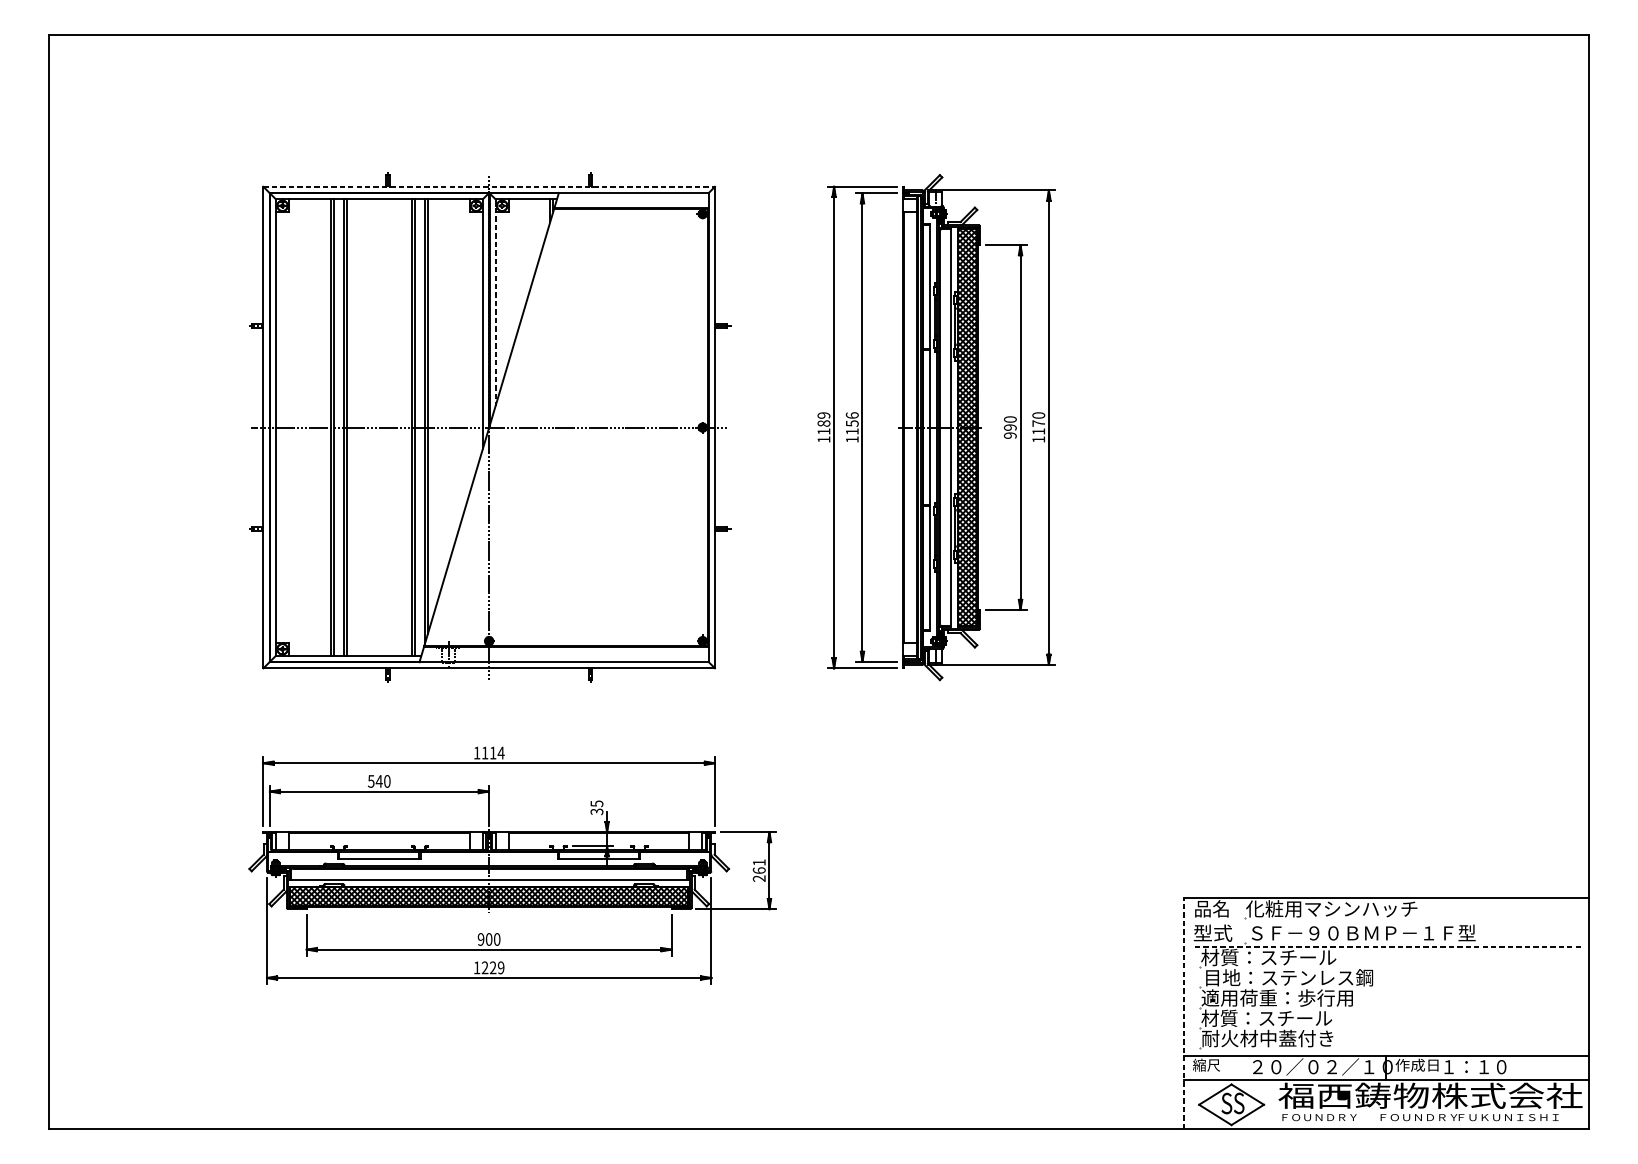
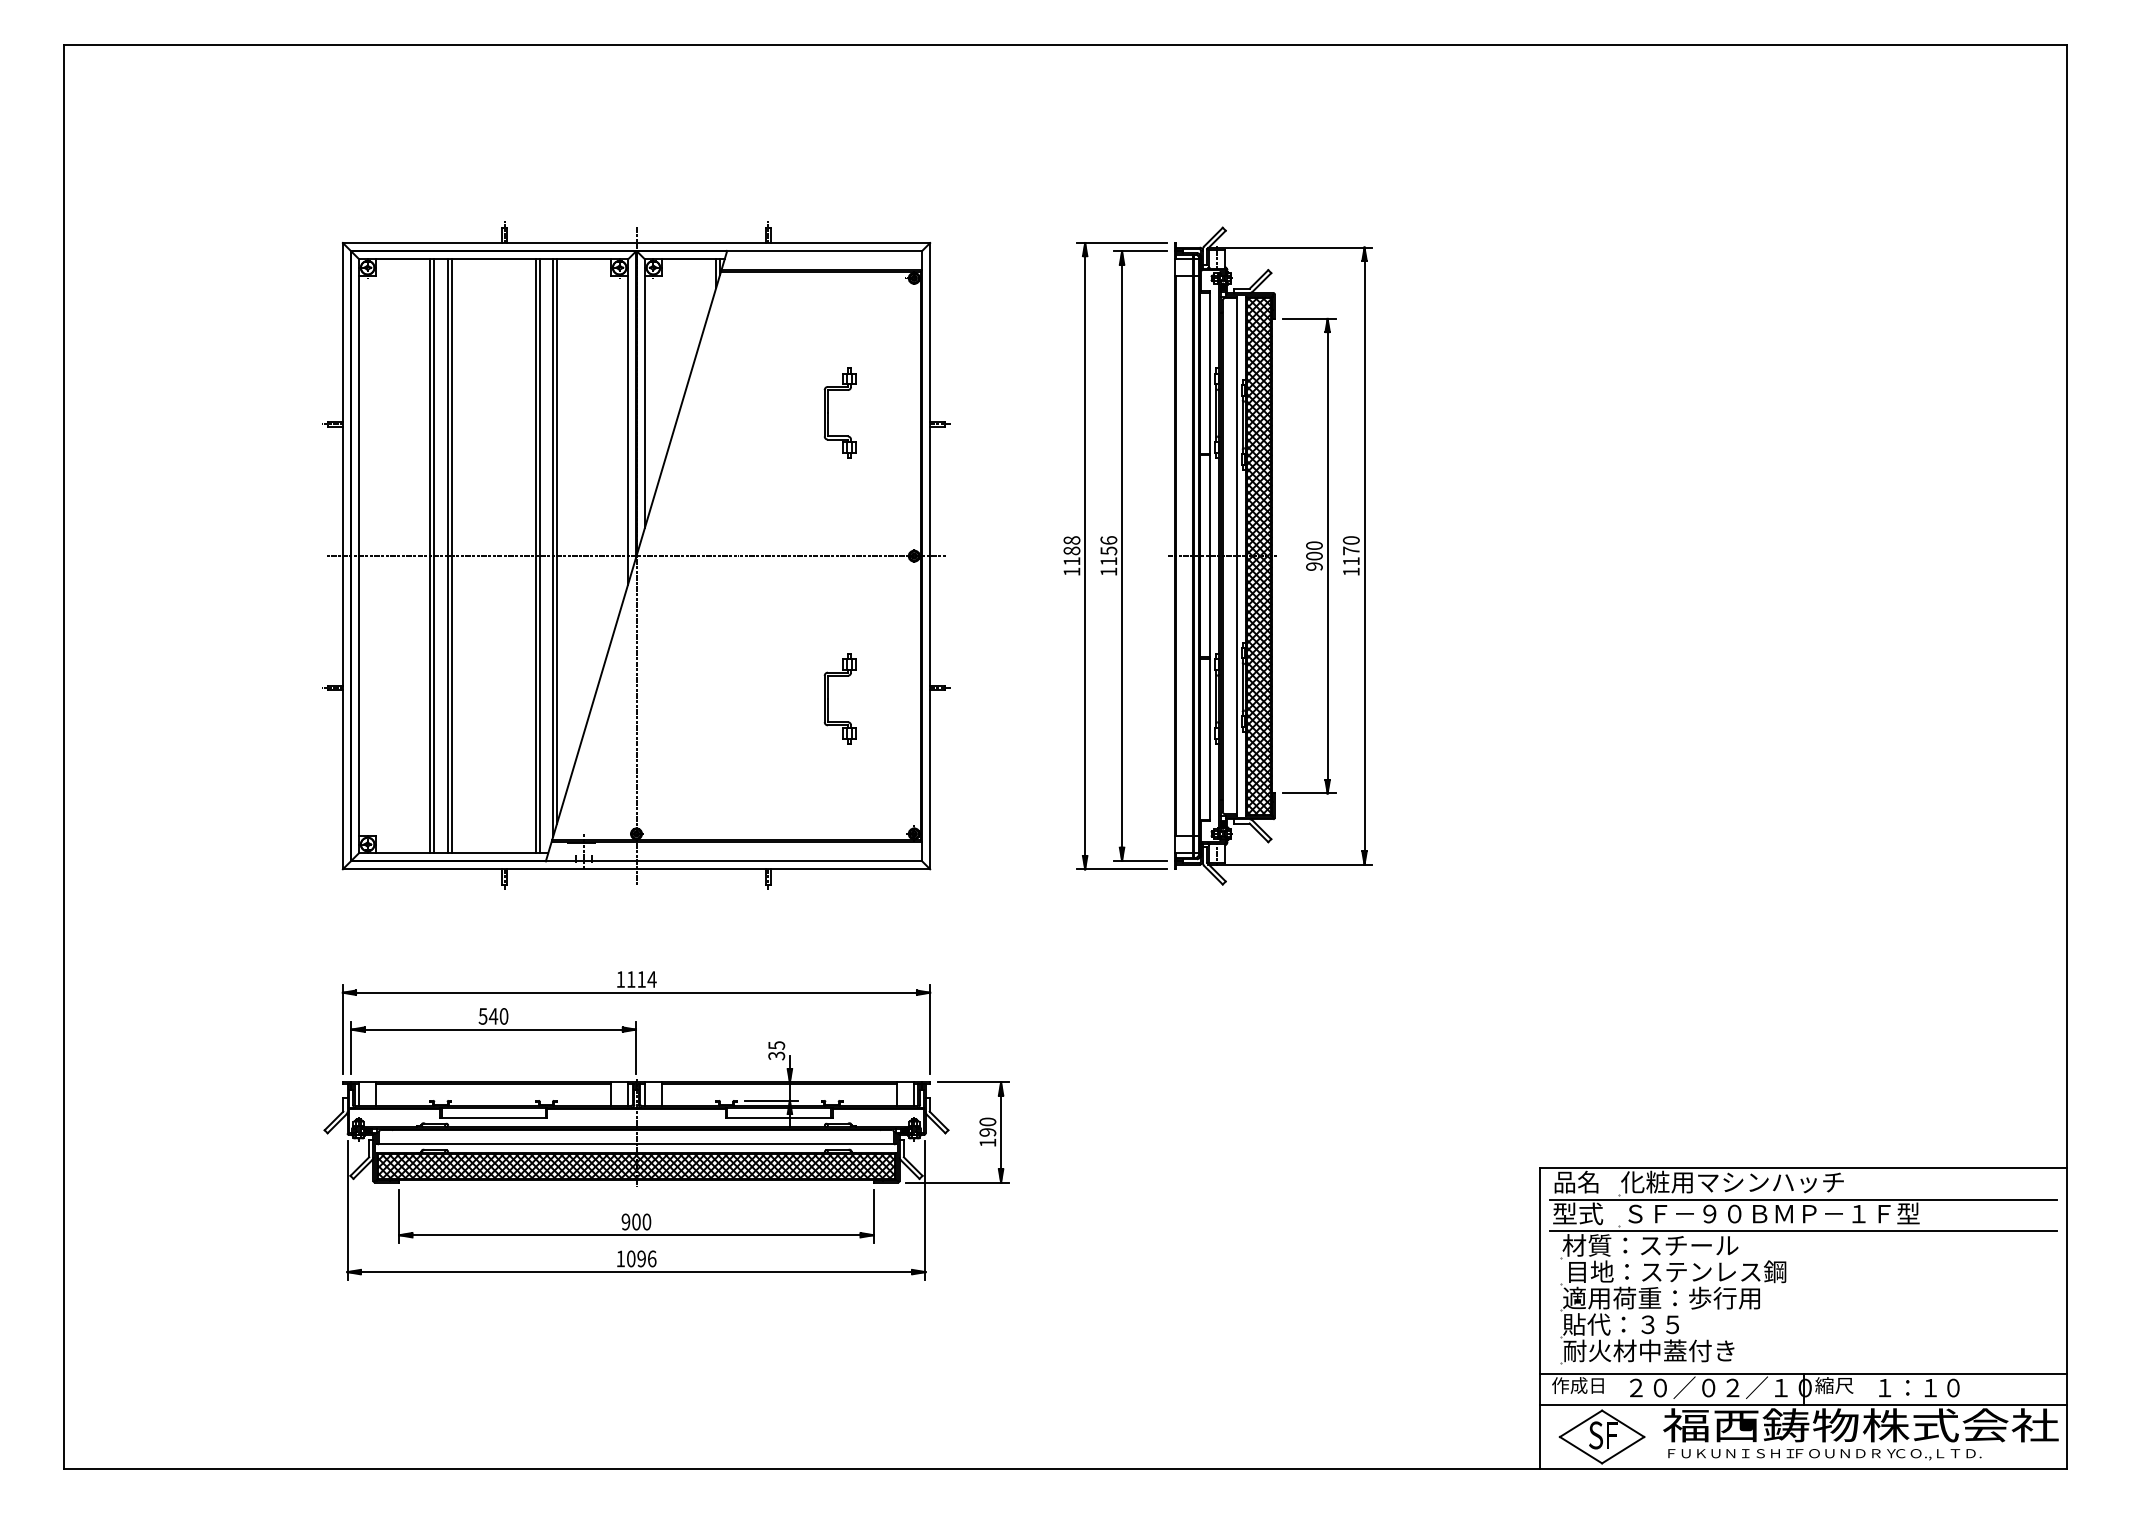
line: (489, 187) -> (636, 243), dashed -> solid
line: (495, 303) -> (644, 394), dashed -> solid
part: (636, 317) -> (828, 412), added
text: (823, 415) -> (1071, 540), 1189 -> 1188
text: (1010, 427) -> (1314, 555), 990 -> 900
part: (636, 537) -> (828, 698), added
text: (759, 870) -> (987, 1132), 261 -> 190
line: (1386, 922) -> (1803, 1199), added
line: (1385, 946) -> (1802, 1231), dashed -> solid
text: (493, 967) -> (641, 1258), 1229 -> 1096
line: (1183, 1012) -> (1539, 1317), dashed -> solid
text: (1266, 1018) -> (1647, 1324), 材質：スチール -> 貼代：３５
text: (1212, 1065) -> (1577, 1385), 縮尺 -> 作成日
text: (1417, 1065) -> (1843, 1385), 作成日 -> 縮尺
text: (1238, 1103) -> (1611, 1435), S -> F
text: (1335, 1117) -> (1737, 1453), ＦＯＵＮＤＲＹ -> ＦＵＫＵＮＩＳＨＩ
text: (1507, 1118) -> (1961, 1454), ＦＵＫＵＮＩＳＨＩ -> ＣＯ.,ＬＴＤ.

